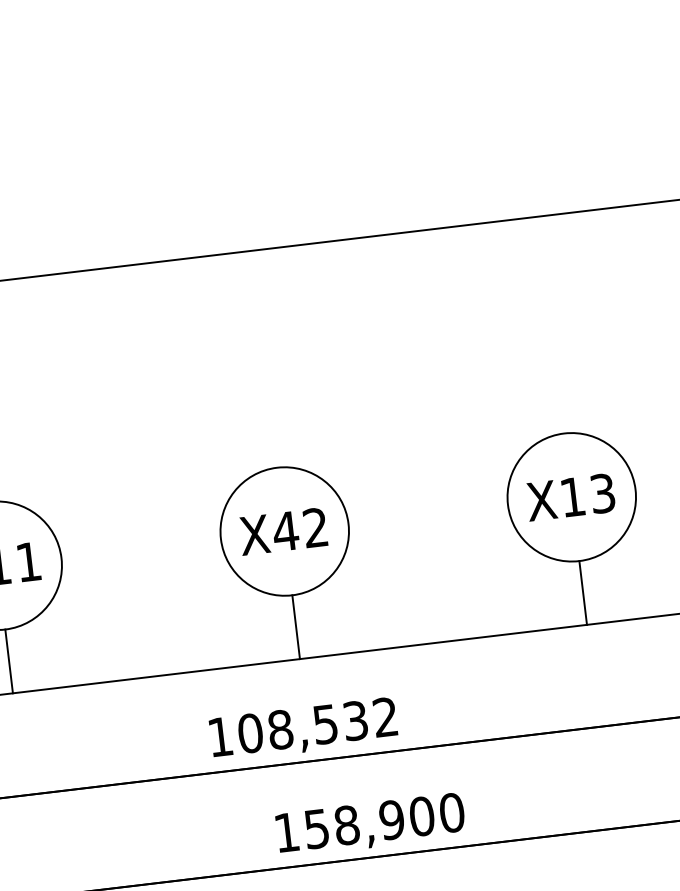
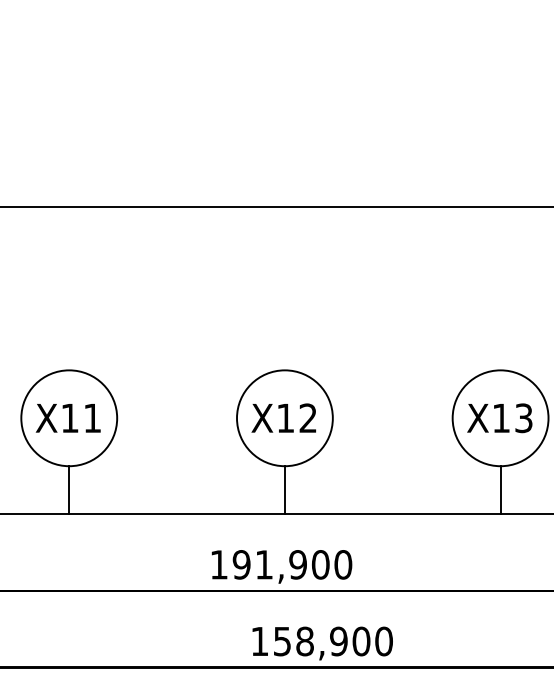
text: (285, 531) -> (285, 418), X42 -> X12
text: (318, 724) -> (292, 564), 108,532 -> 191,900

